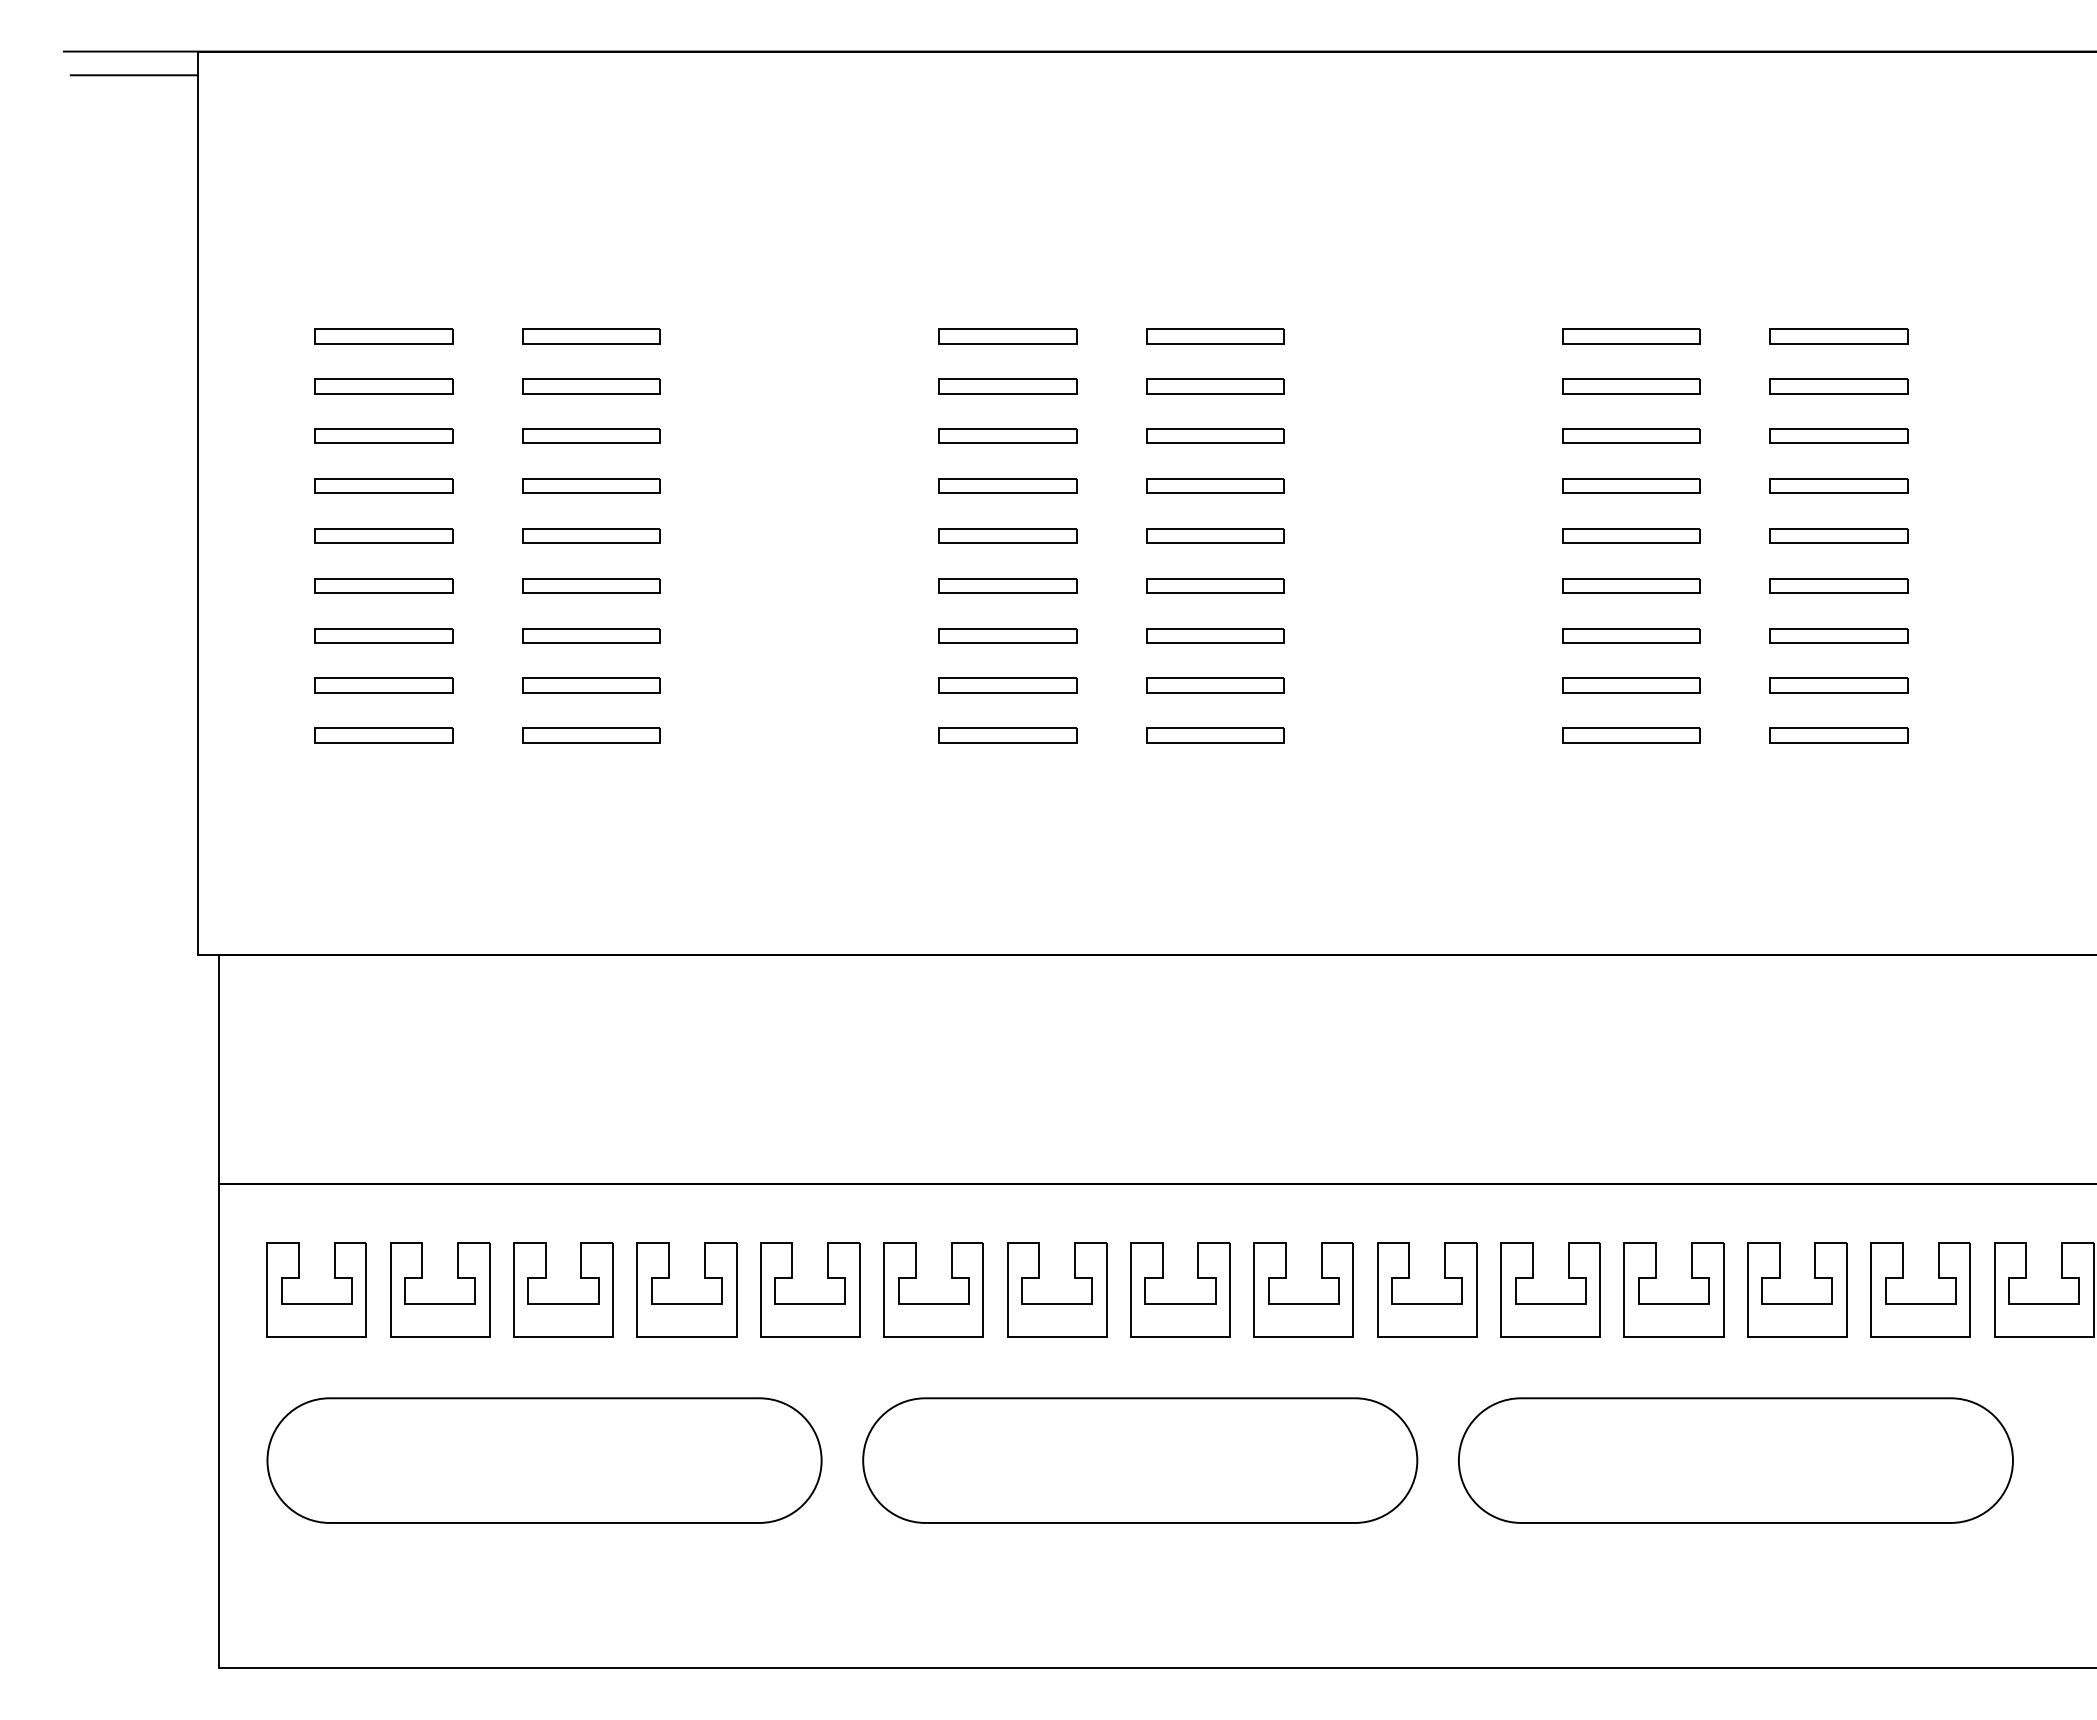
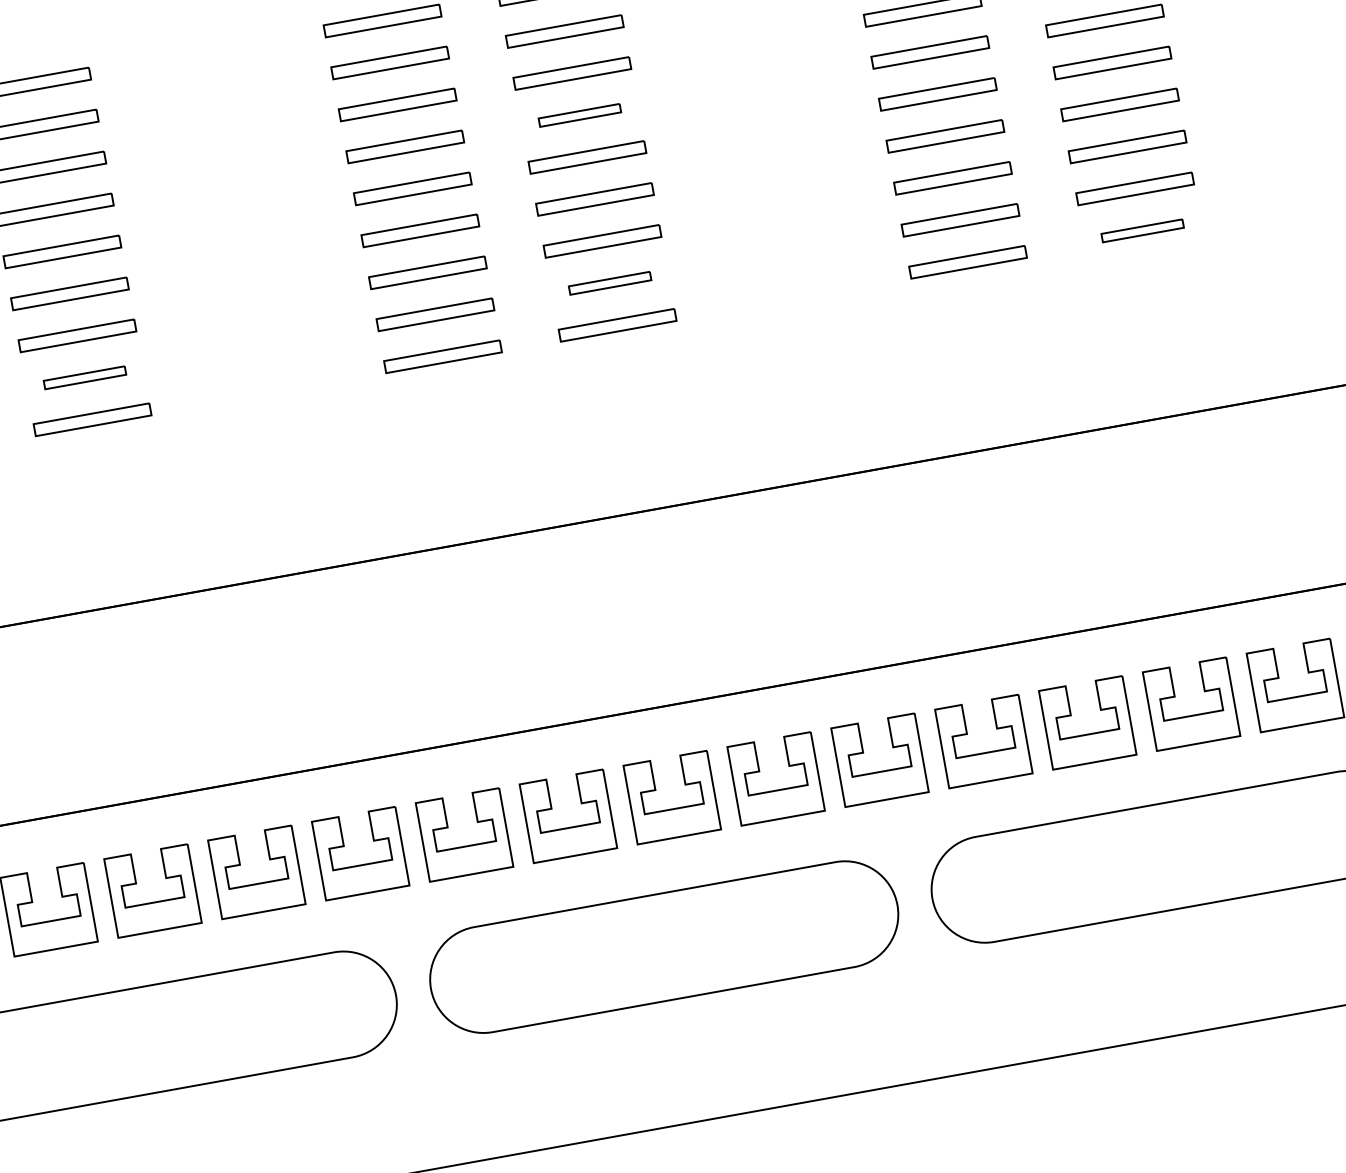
part: (1215, 485) -> (579, 114), size x0.7
part: (591, 685) -> (84, 377), size x0.7
part: (1215, 685) -> (610, 283), size x0.7
part: (1838, 735) -> (1142, 230), size x0.7

